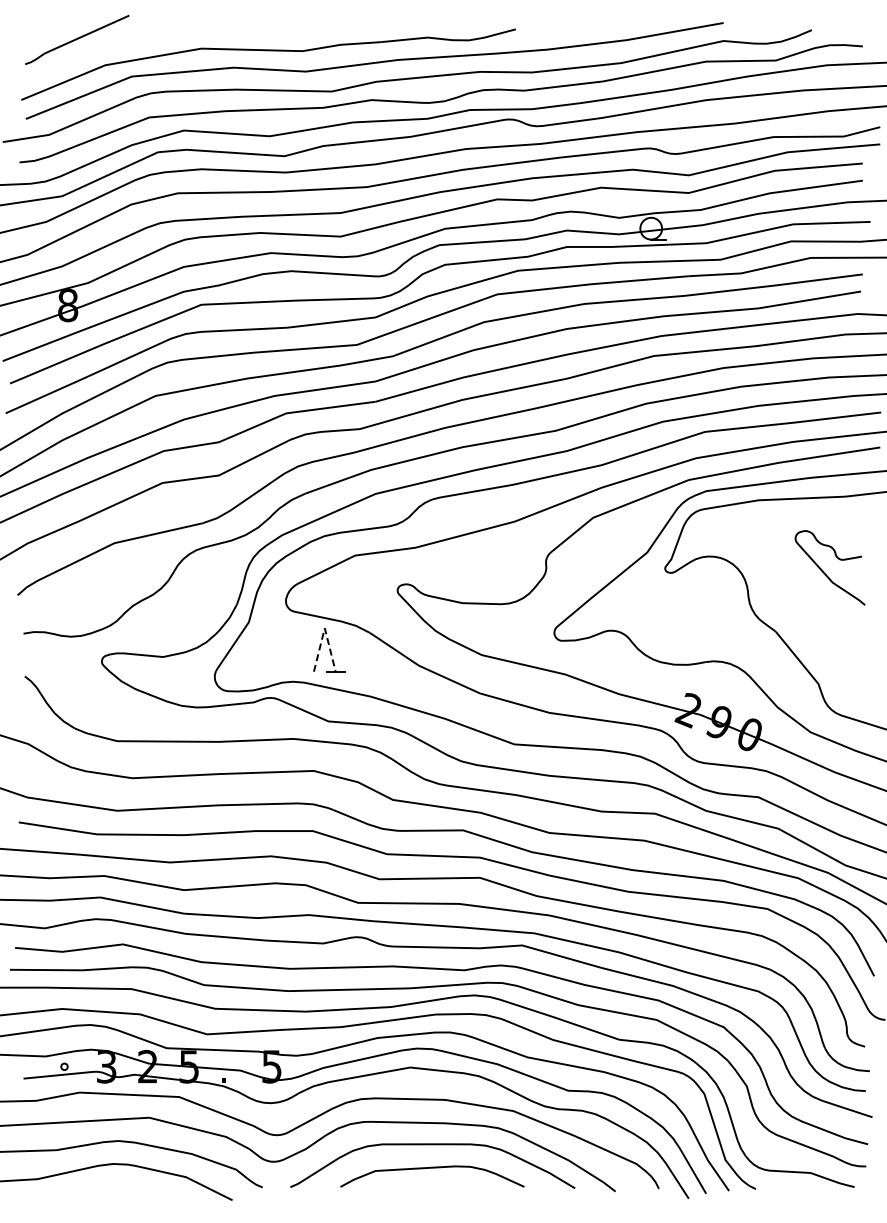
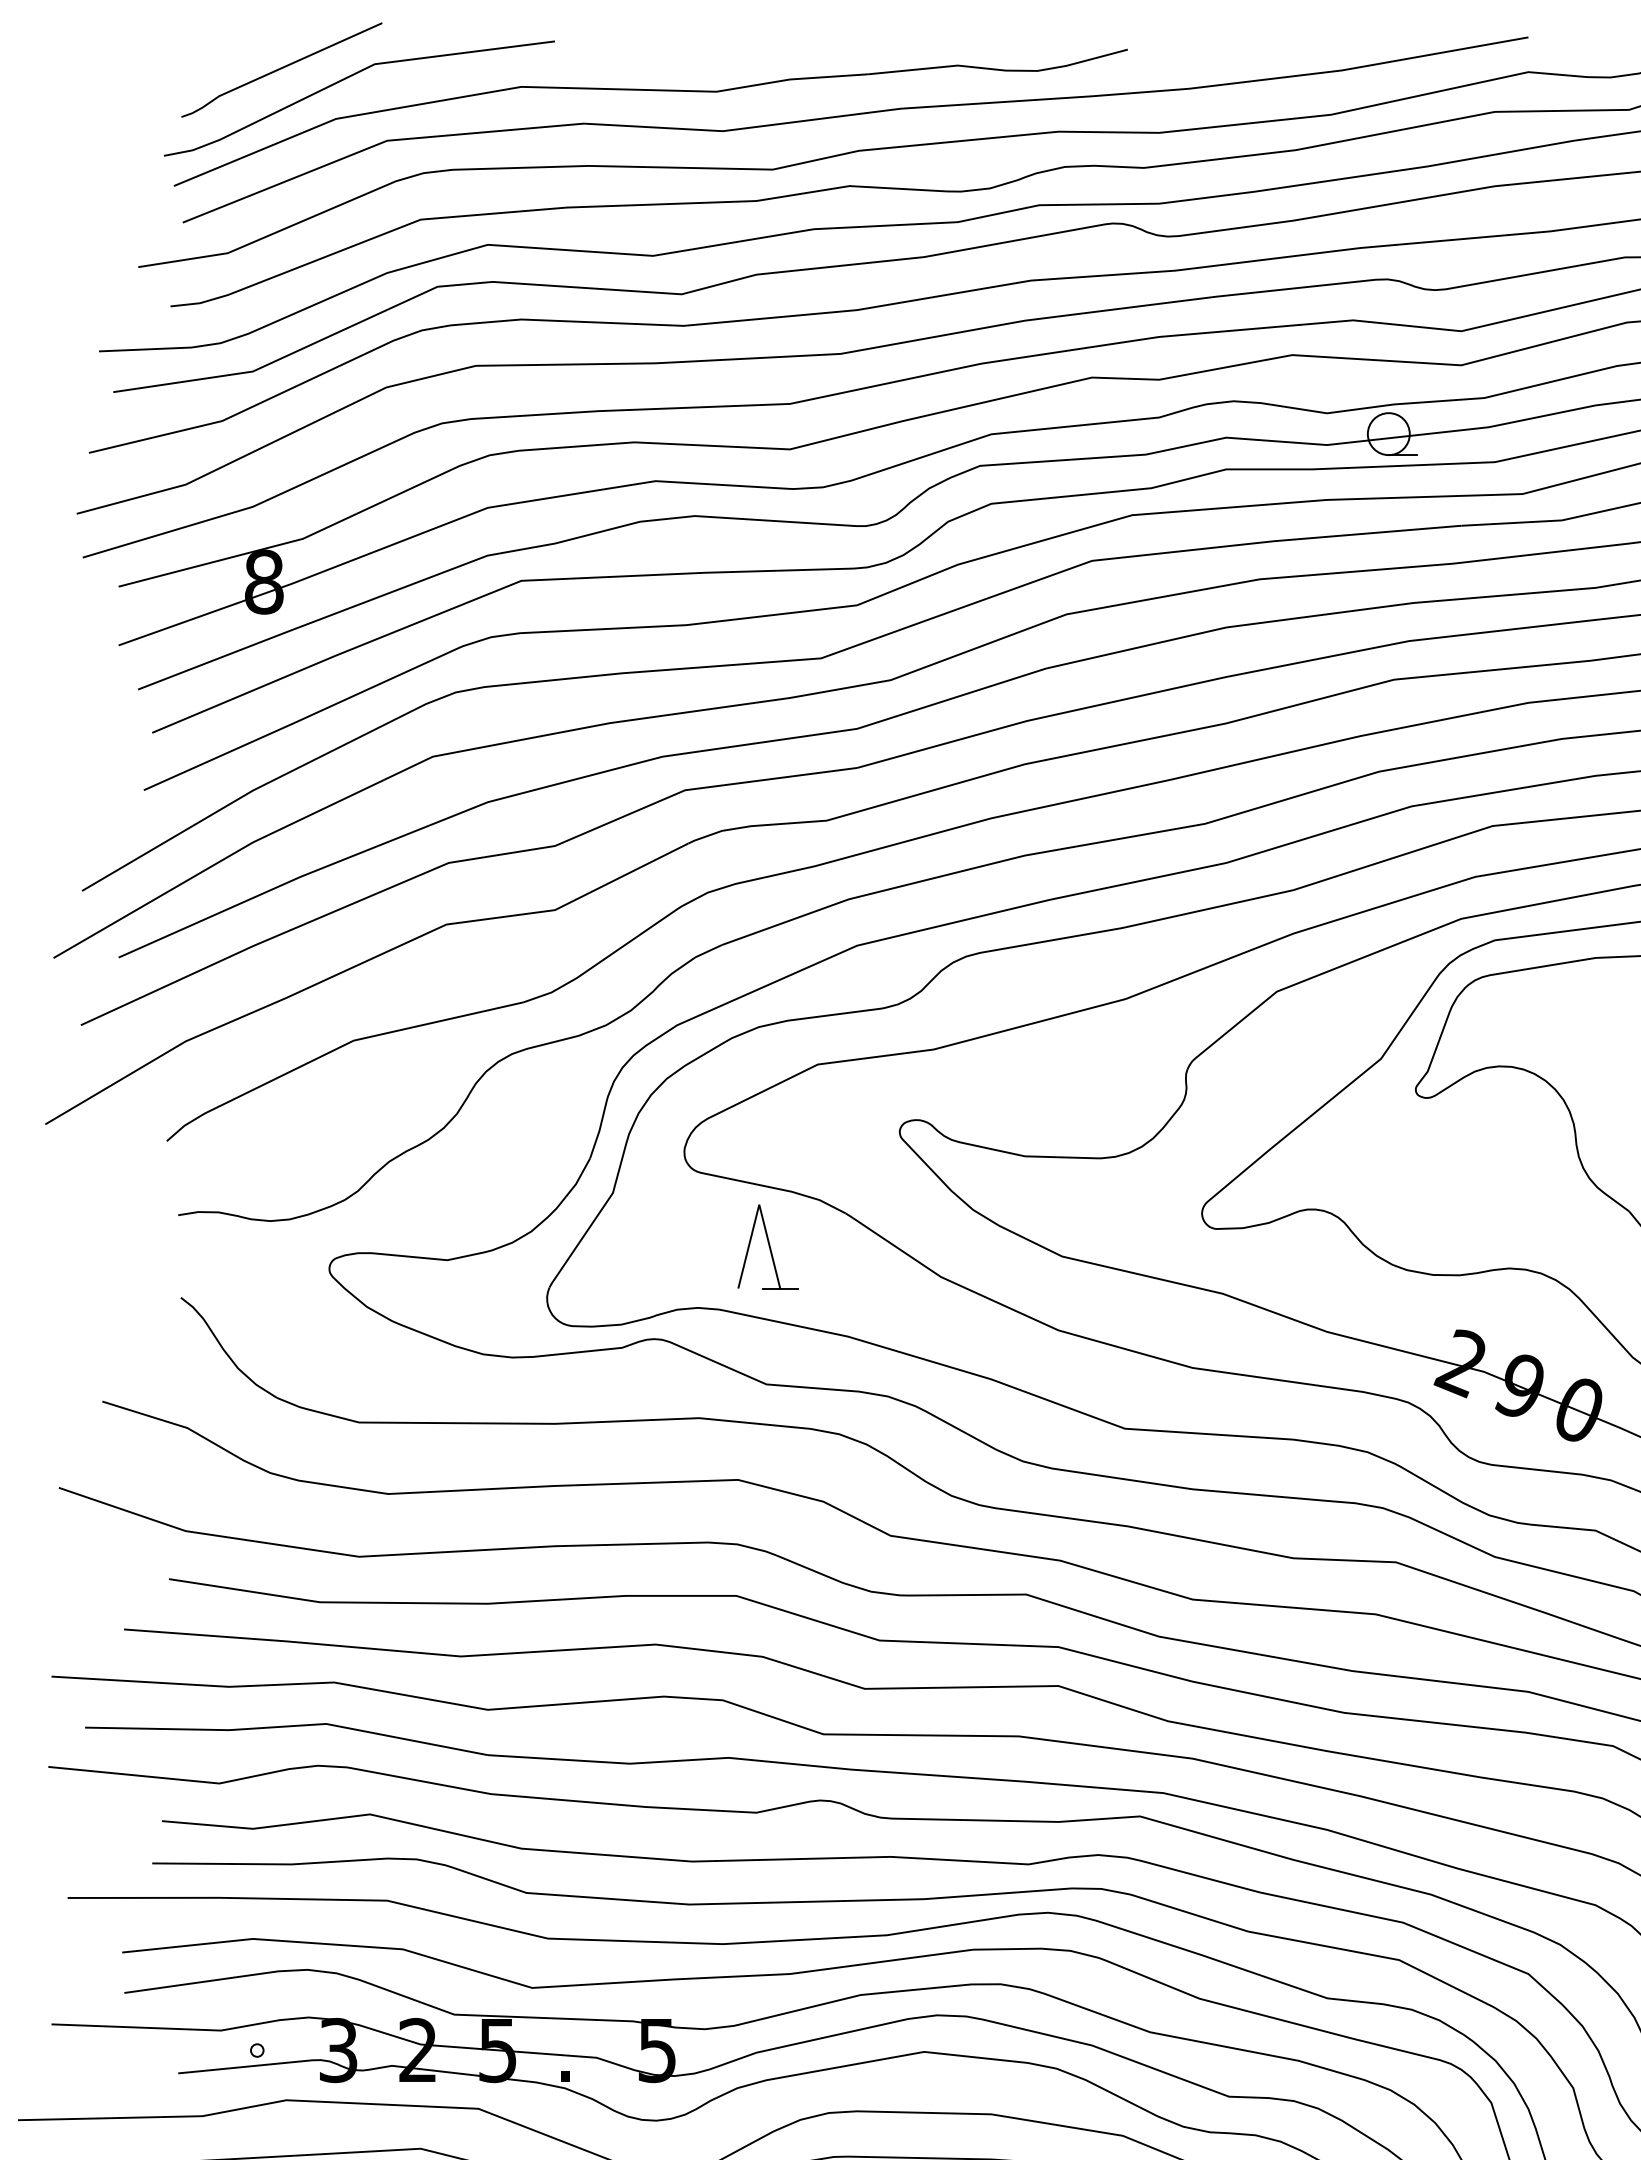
line: (112, 44) -> (349, 78), added
line: (324, 628) -> (758, 1205), dashed -> solid

